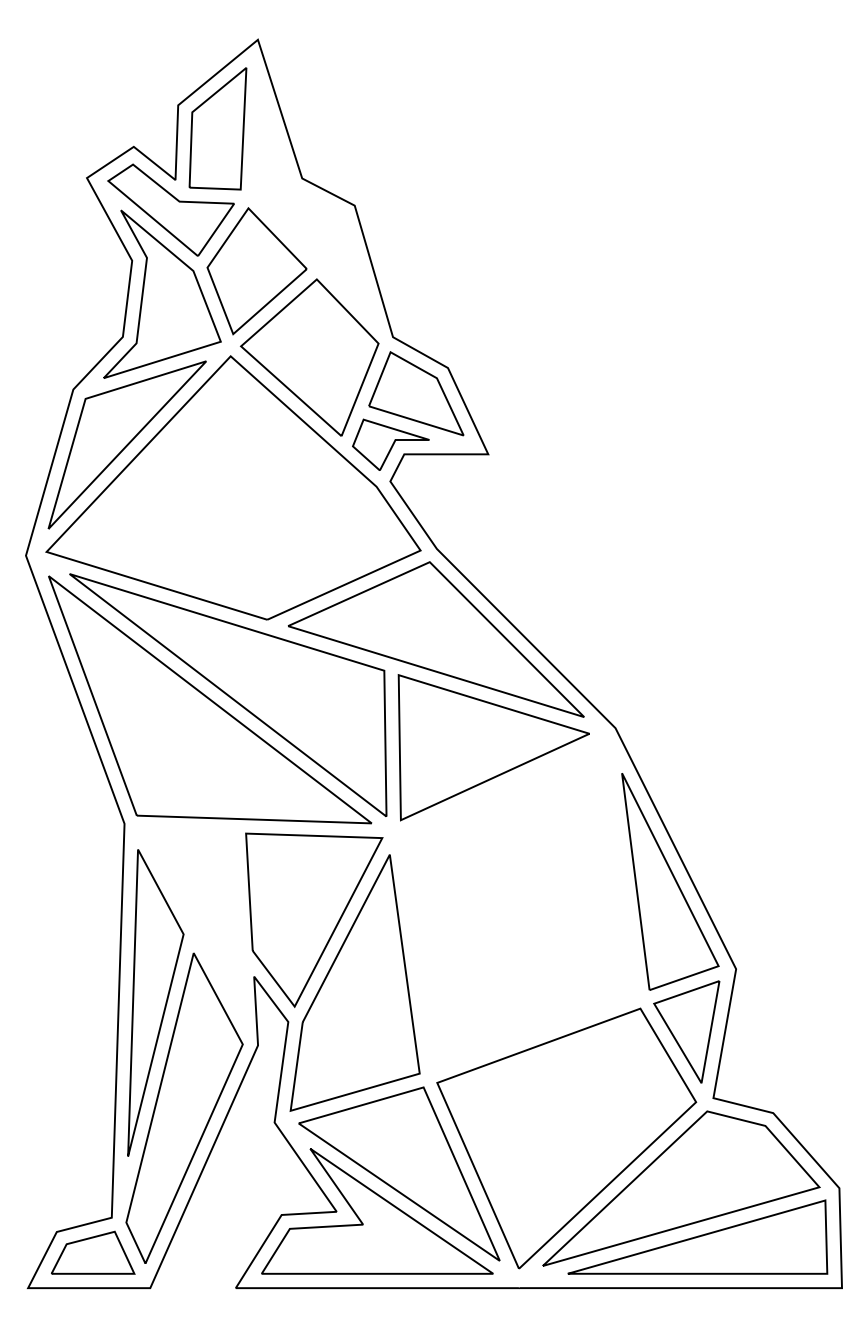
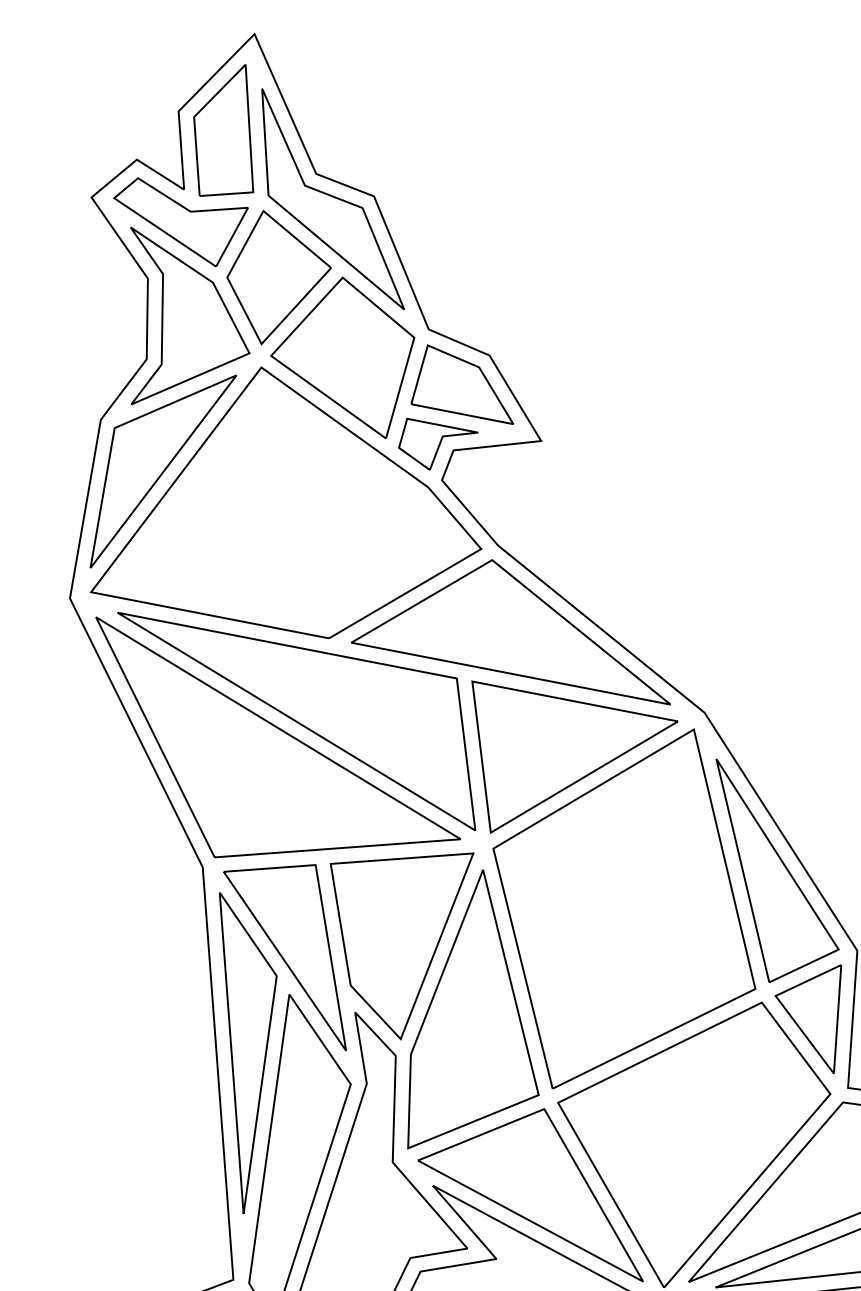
part: (313, 204) -> (330, 199), added
part: (518, 905) -> (623, 908), added
part: (192, 920) -> (284, 960), added

